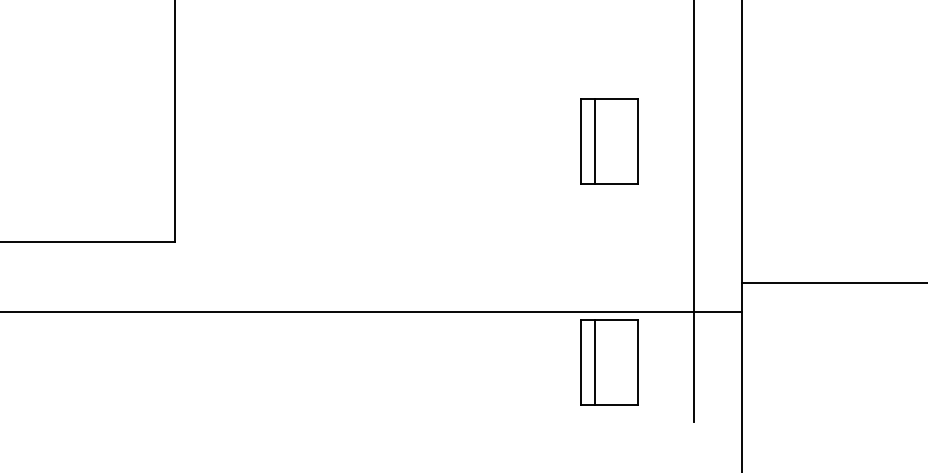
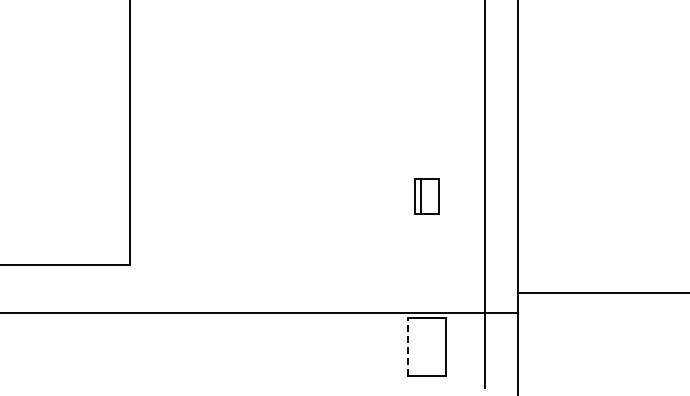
part: (608, 140) -> (426, 195), size x0.6
line: (580, 360) -> (407, 346), solid -> dashed
line: (595, 362) -> (417, 347), removed

